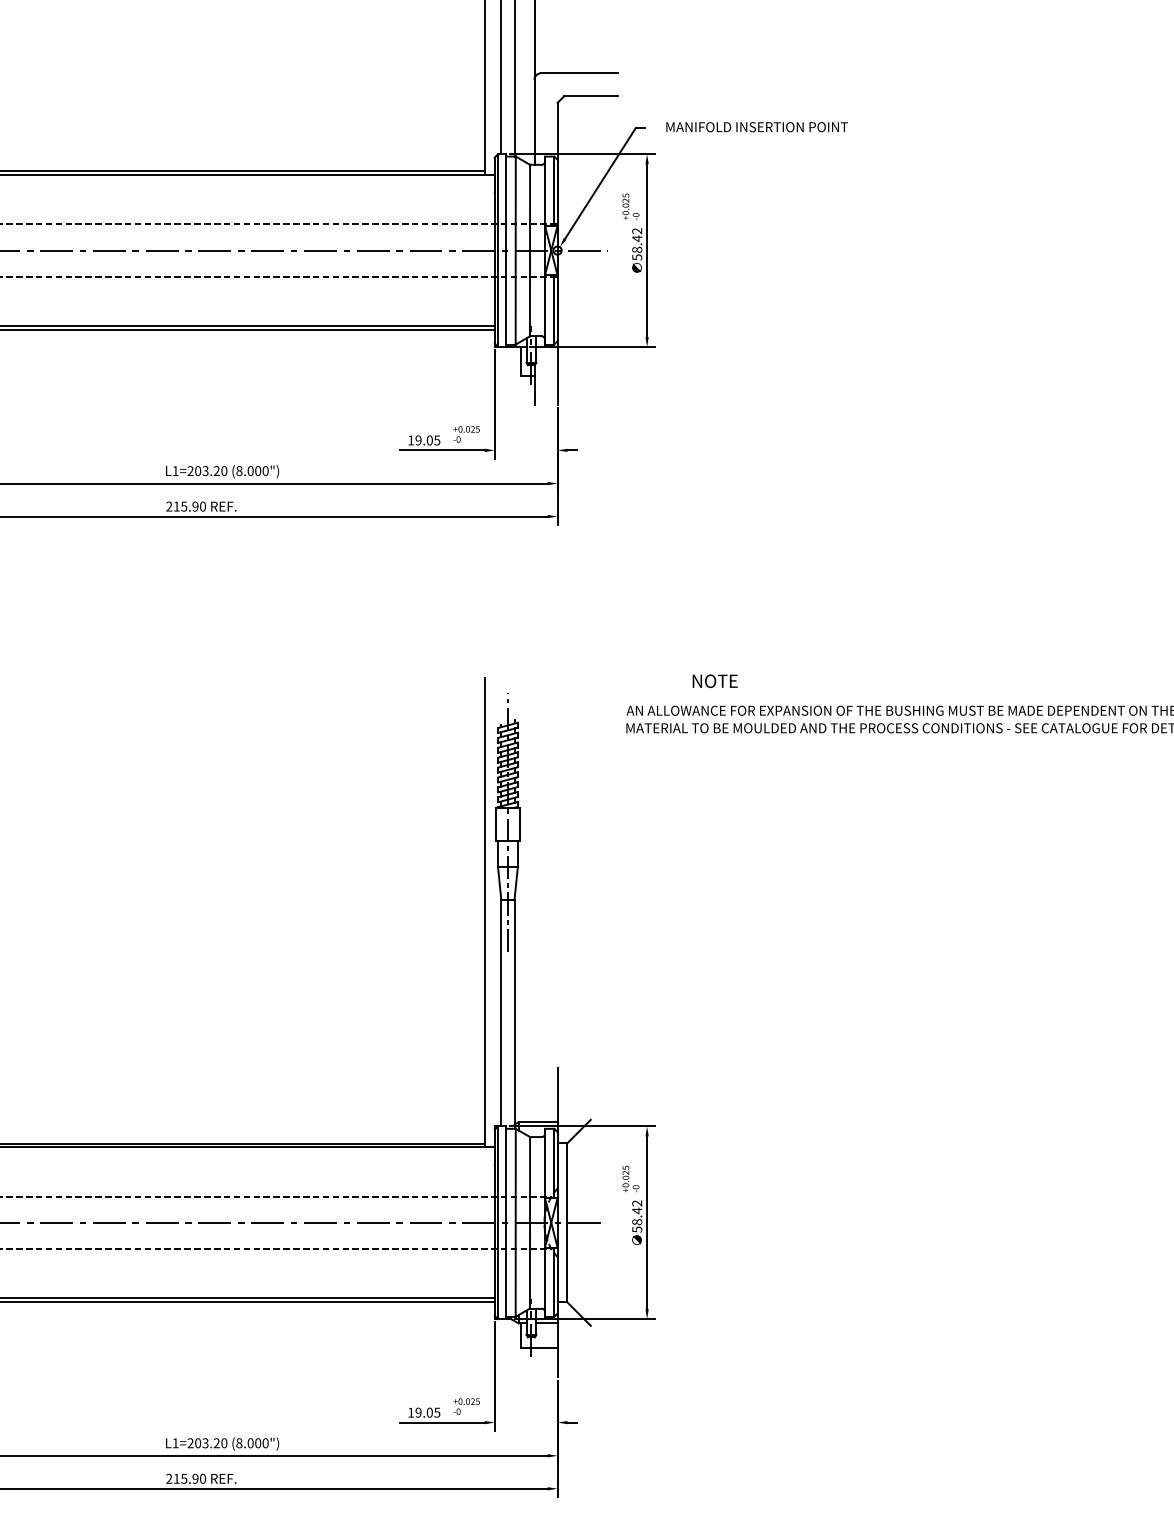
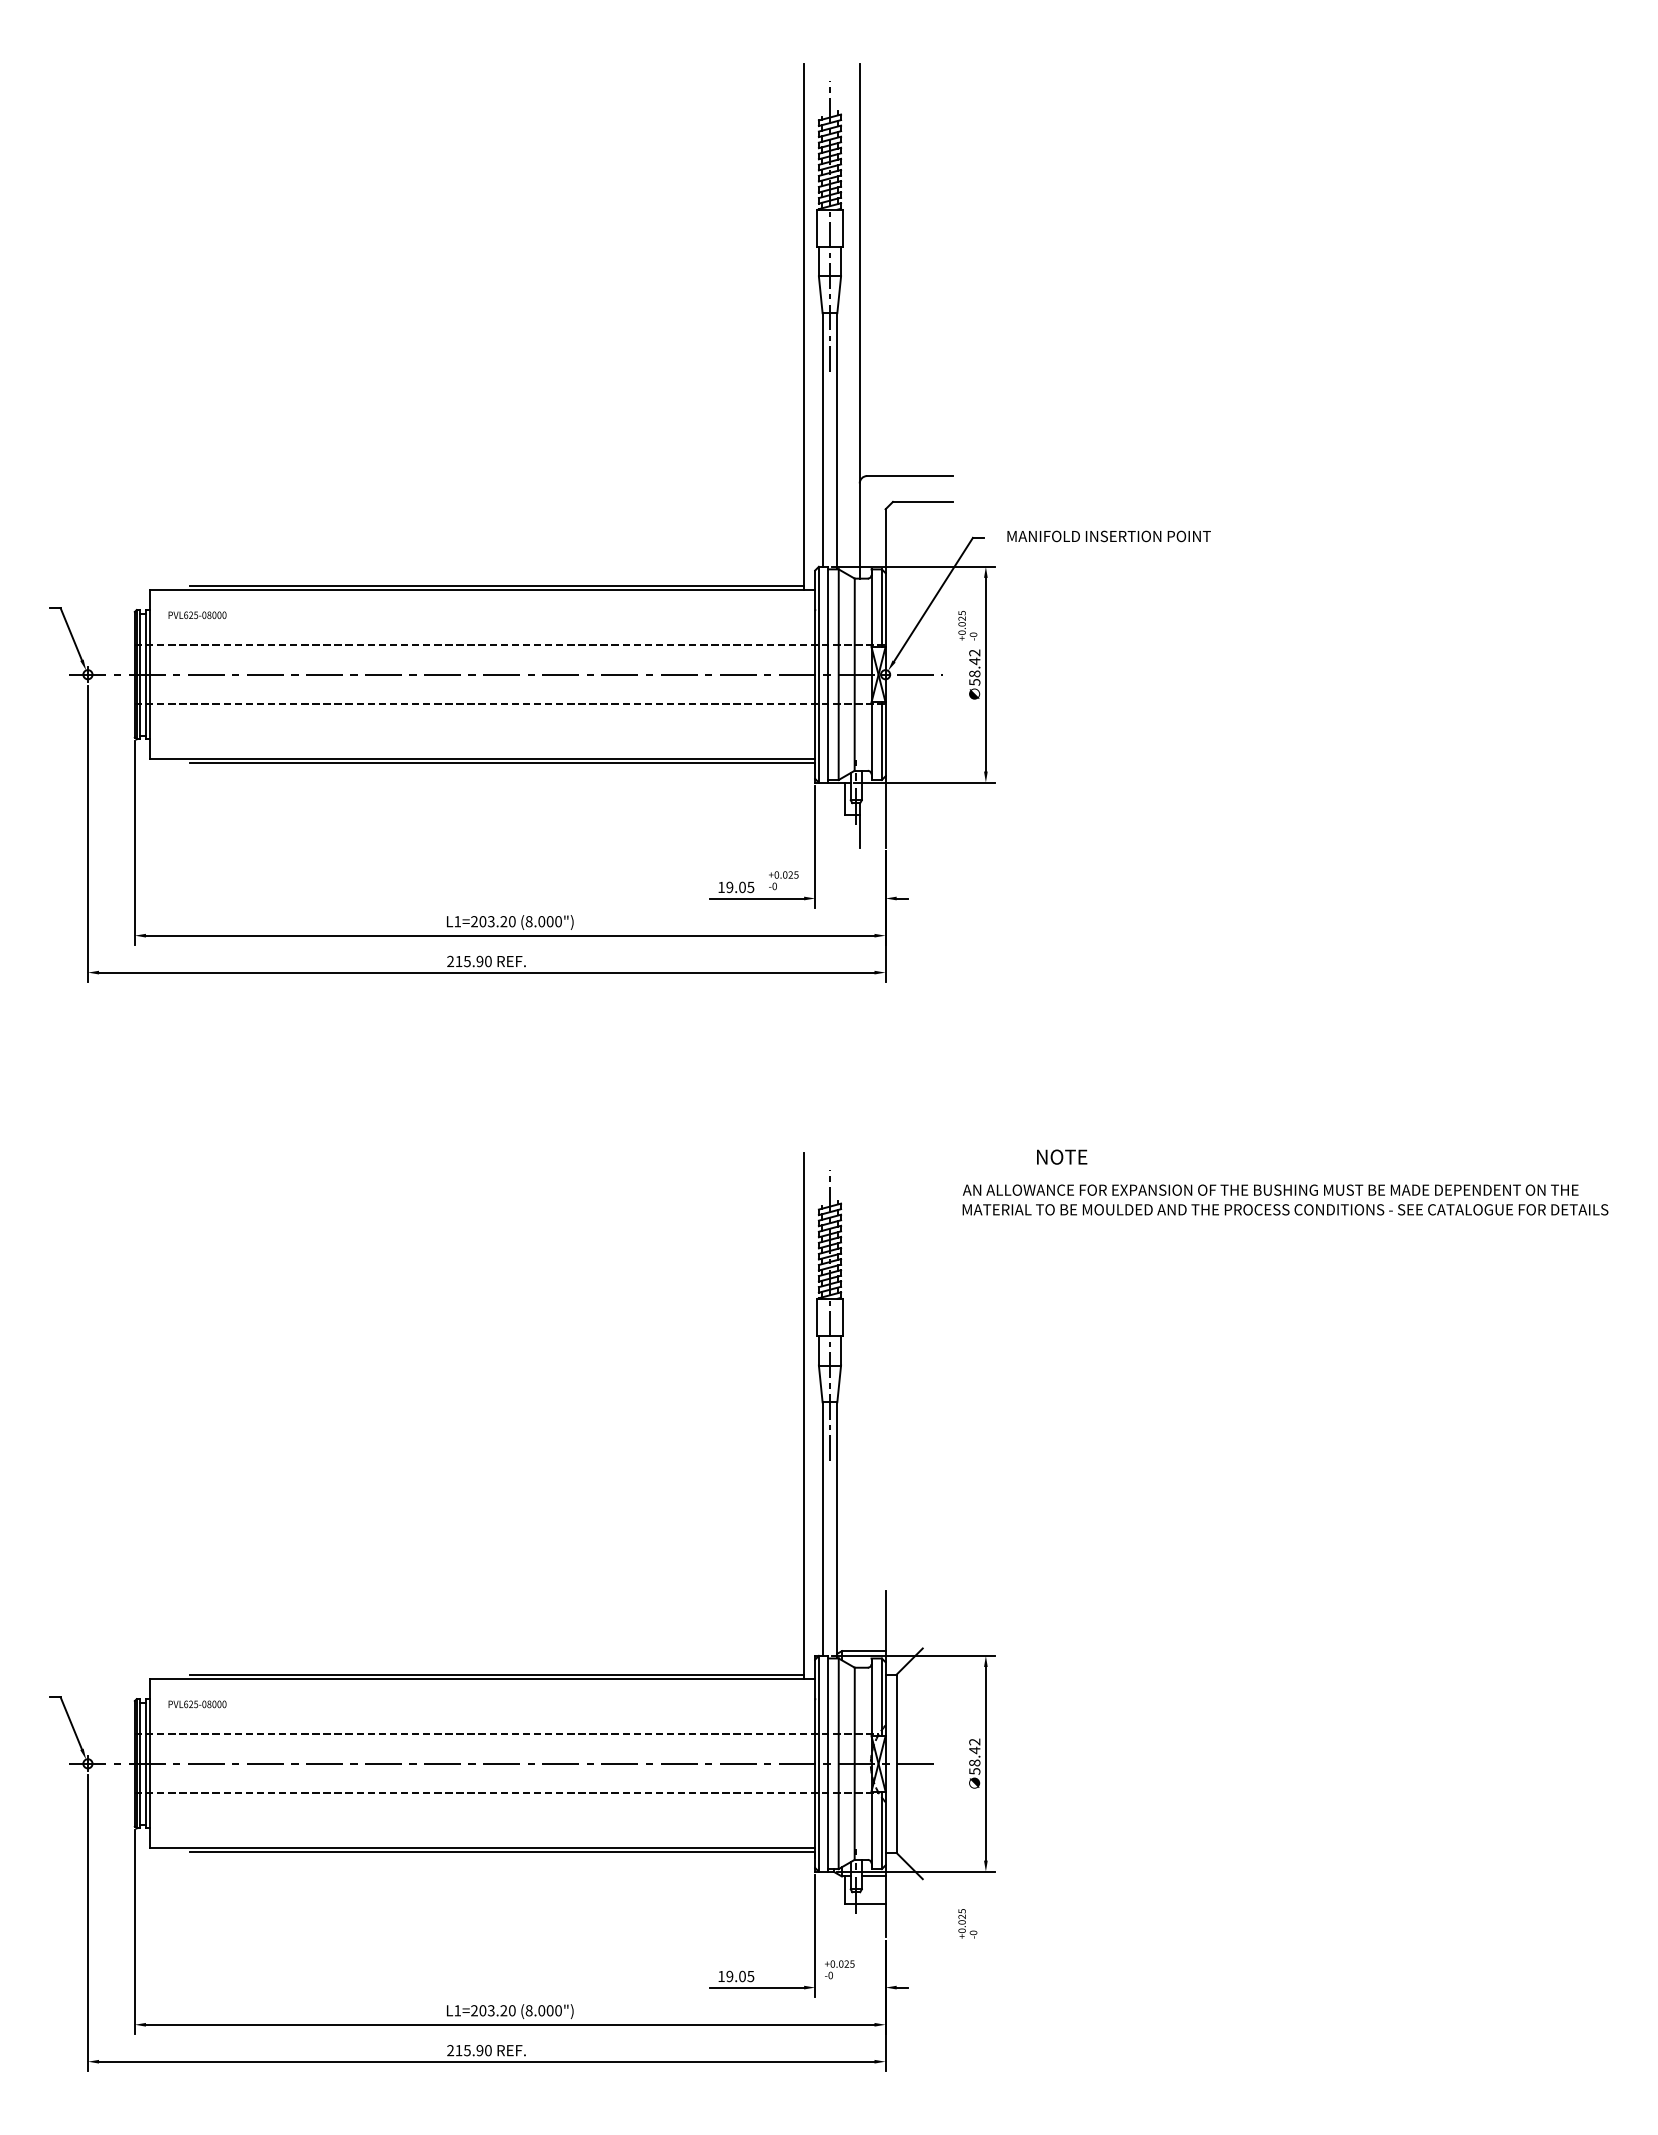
text: (630, 1178) -> (967, 1923), moved
text: (466, 1406) -> (839, 1969), moved

